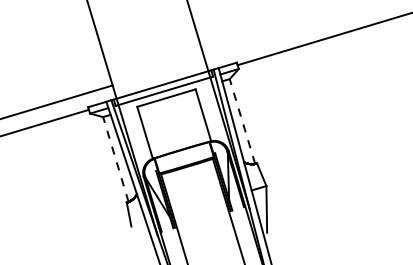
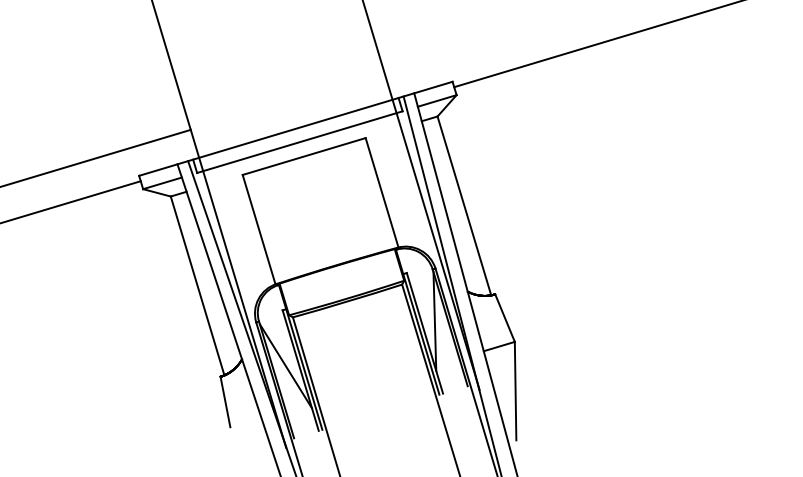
line: (242, 121) -> (464, 205), dashed -> solid
line: (115, 159) -> (196, 285), dashed -> solid

